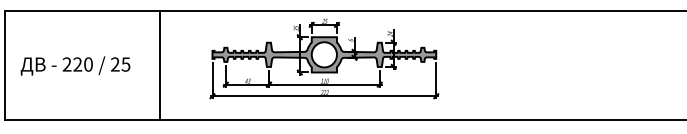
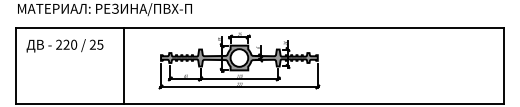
text: (74, 65) -> (64, 45), moved

